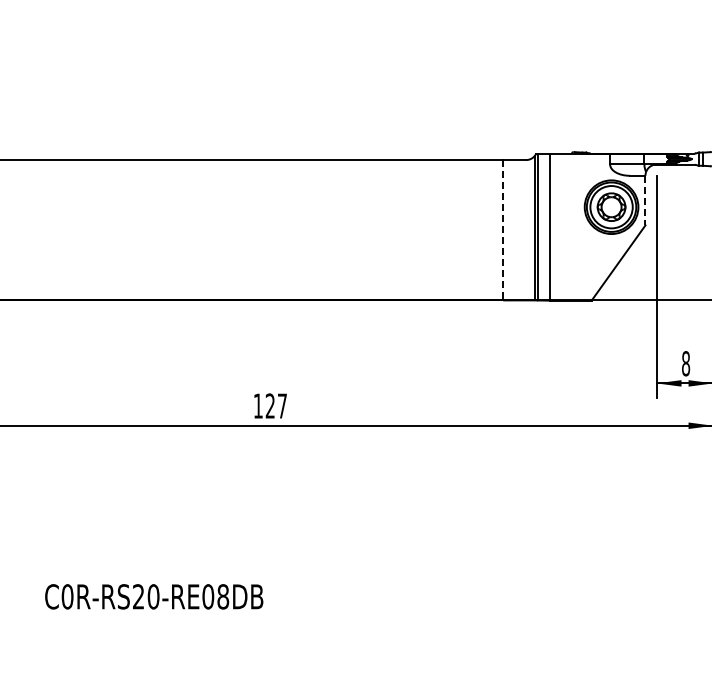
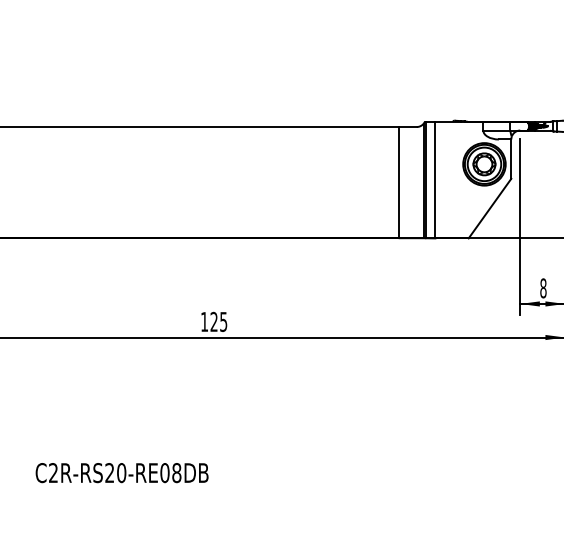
line: (645, 200) -> (511, 159), dashed -> solid
line: (503, 230) -> (398, 182), dashed -> solid
text: (282, 405) -> (223, 321), 127 -> 125
text: (67, 596) -> (53, 472), C0R-RS20-RE08DB -> C2R-RS20-RE08DB

